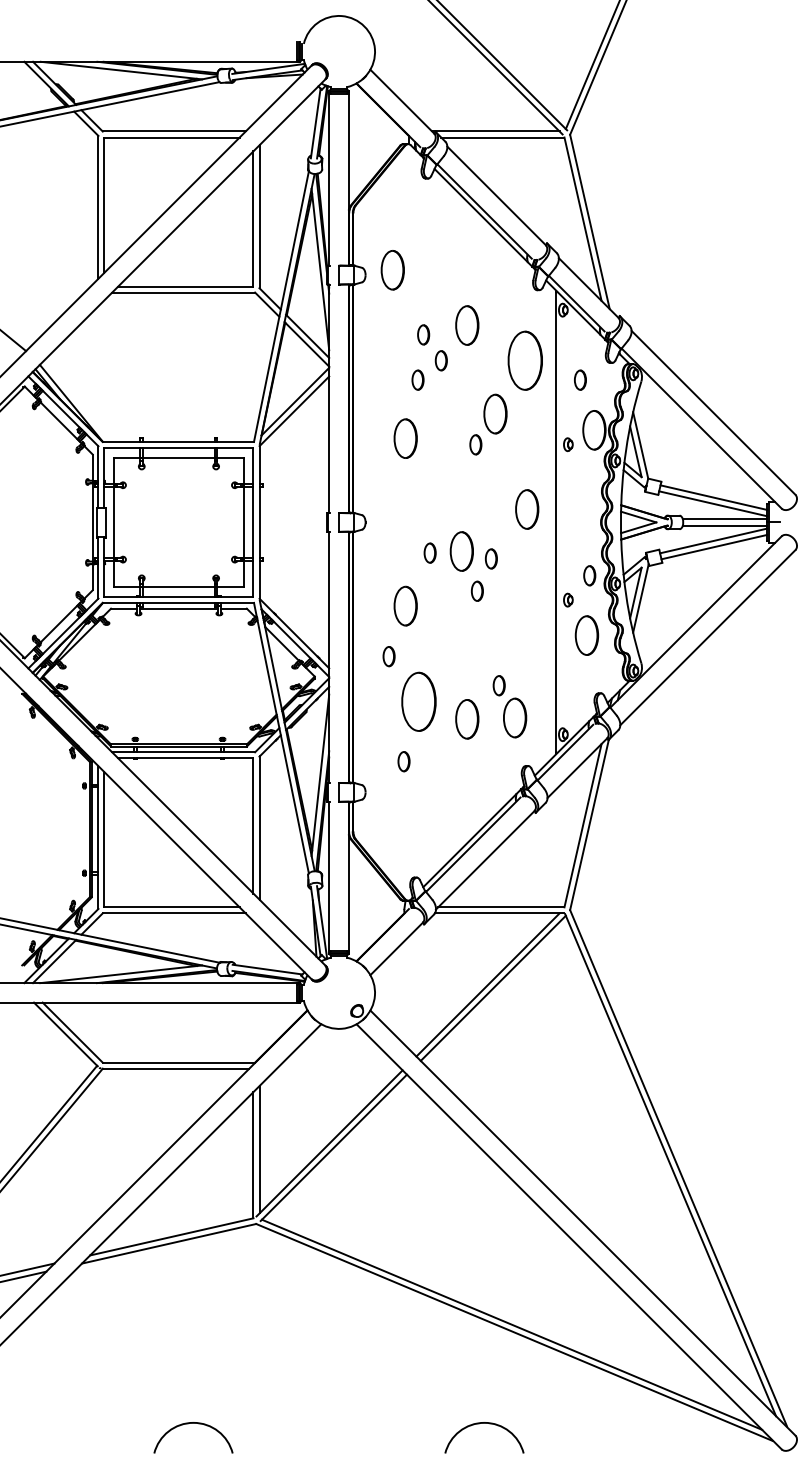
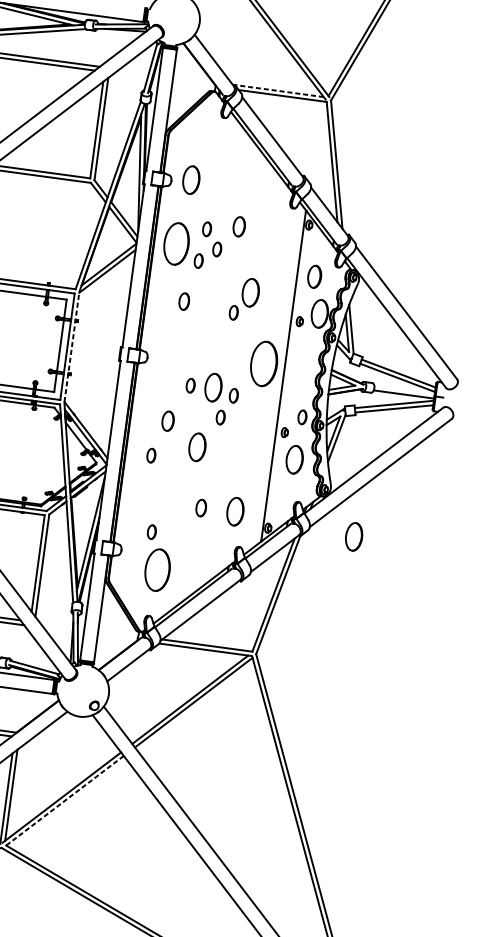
line: (495, 131) -> (278, 90), solid -> dashed
part: (467, 325) -> (239, 226), size x0.7
part: (524, 360) -> (175, 243), moved
part: (580, 379) -> (314, 276), size x1.6
part: (405, 438) -> (184, 301), size x0.6
part: (527, 509) -> (264, 364), size x1.6
line: (724, 519) -> (404, 390), removed
line: (259, 522) -> (71, 347), solid -> dashed
part: (405, 605) -> (168, 420), size x0.7
part: (450, 636) -> (197, 447), added
part: (498, 685) -> (226, 486), removed
part: (418, 701) -> (157, 569), moved
part: (467, 719) -> (201, 508), size x0.6
part: (682, 730) -> (353, 536), added
line: (333, 1148) -> (64, 801), solid -> dashed

